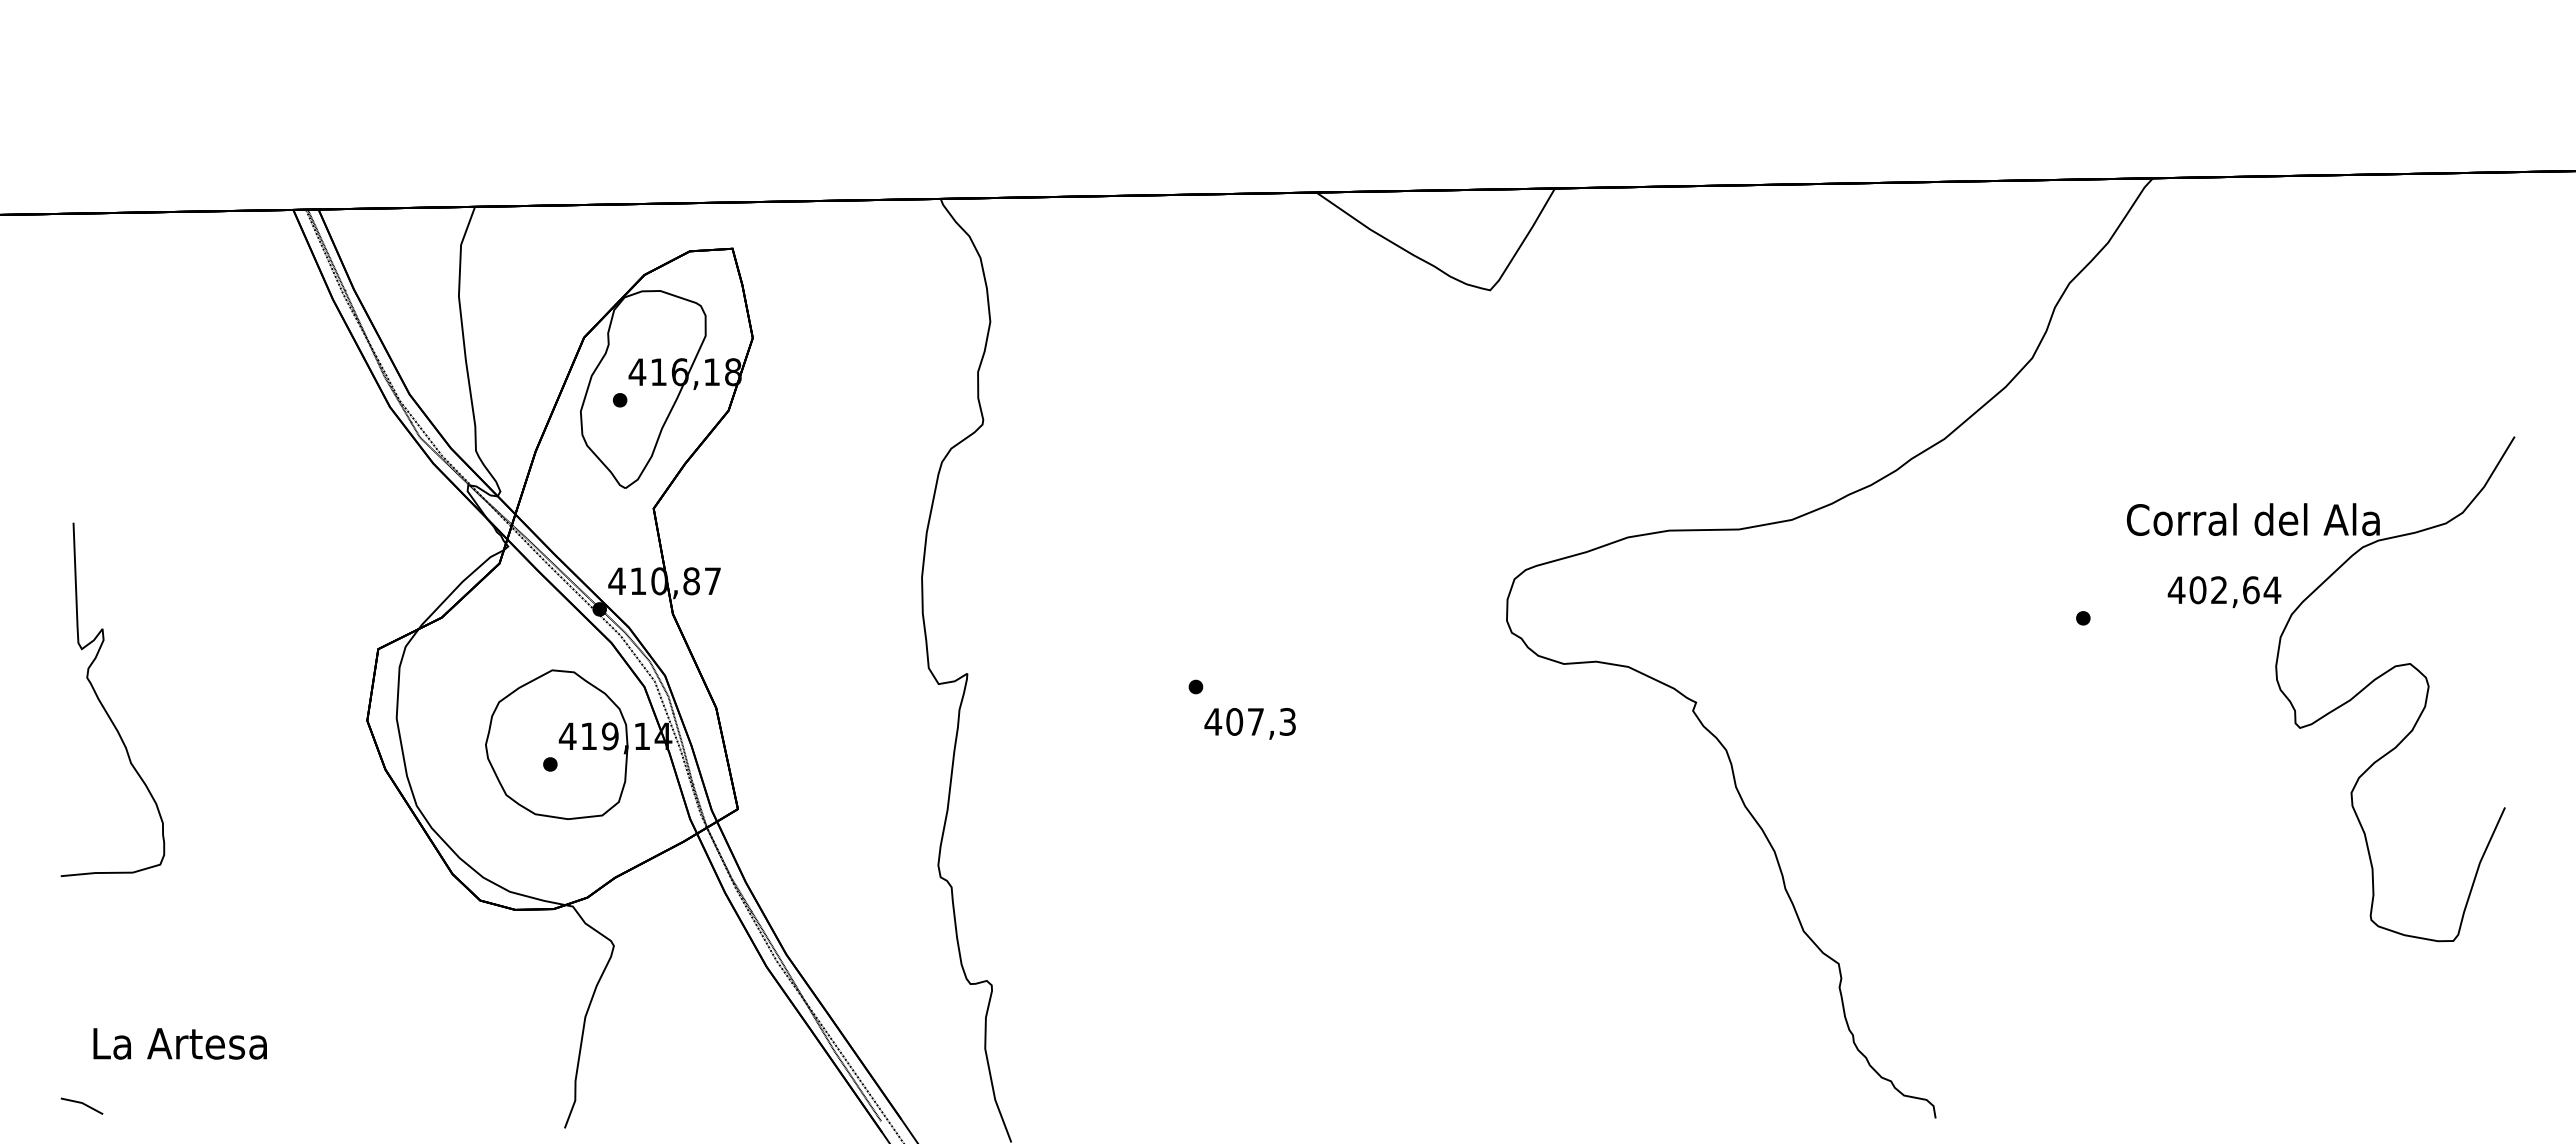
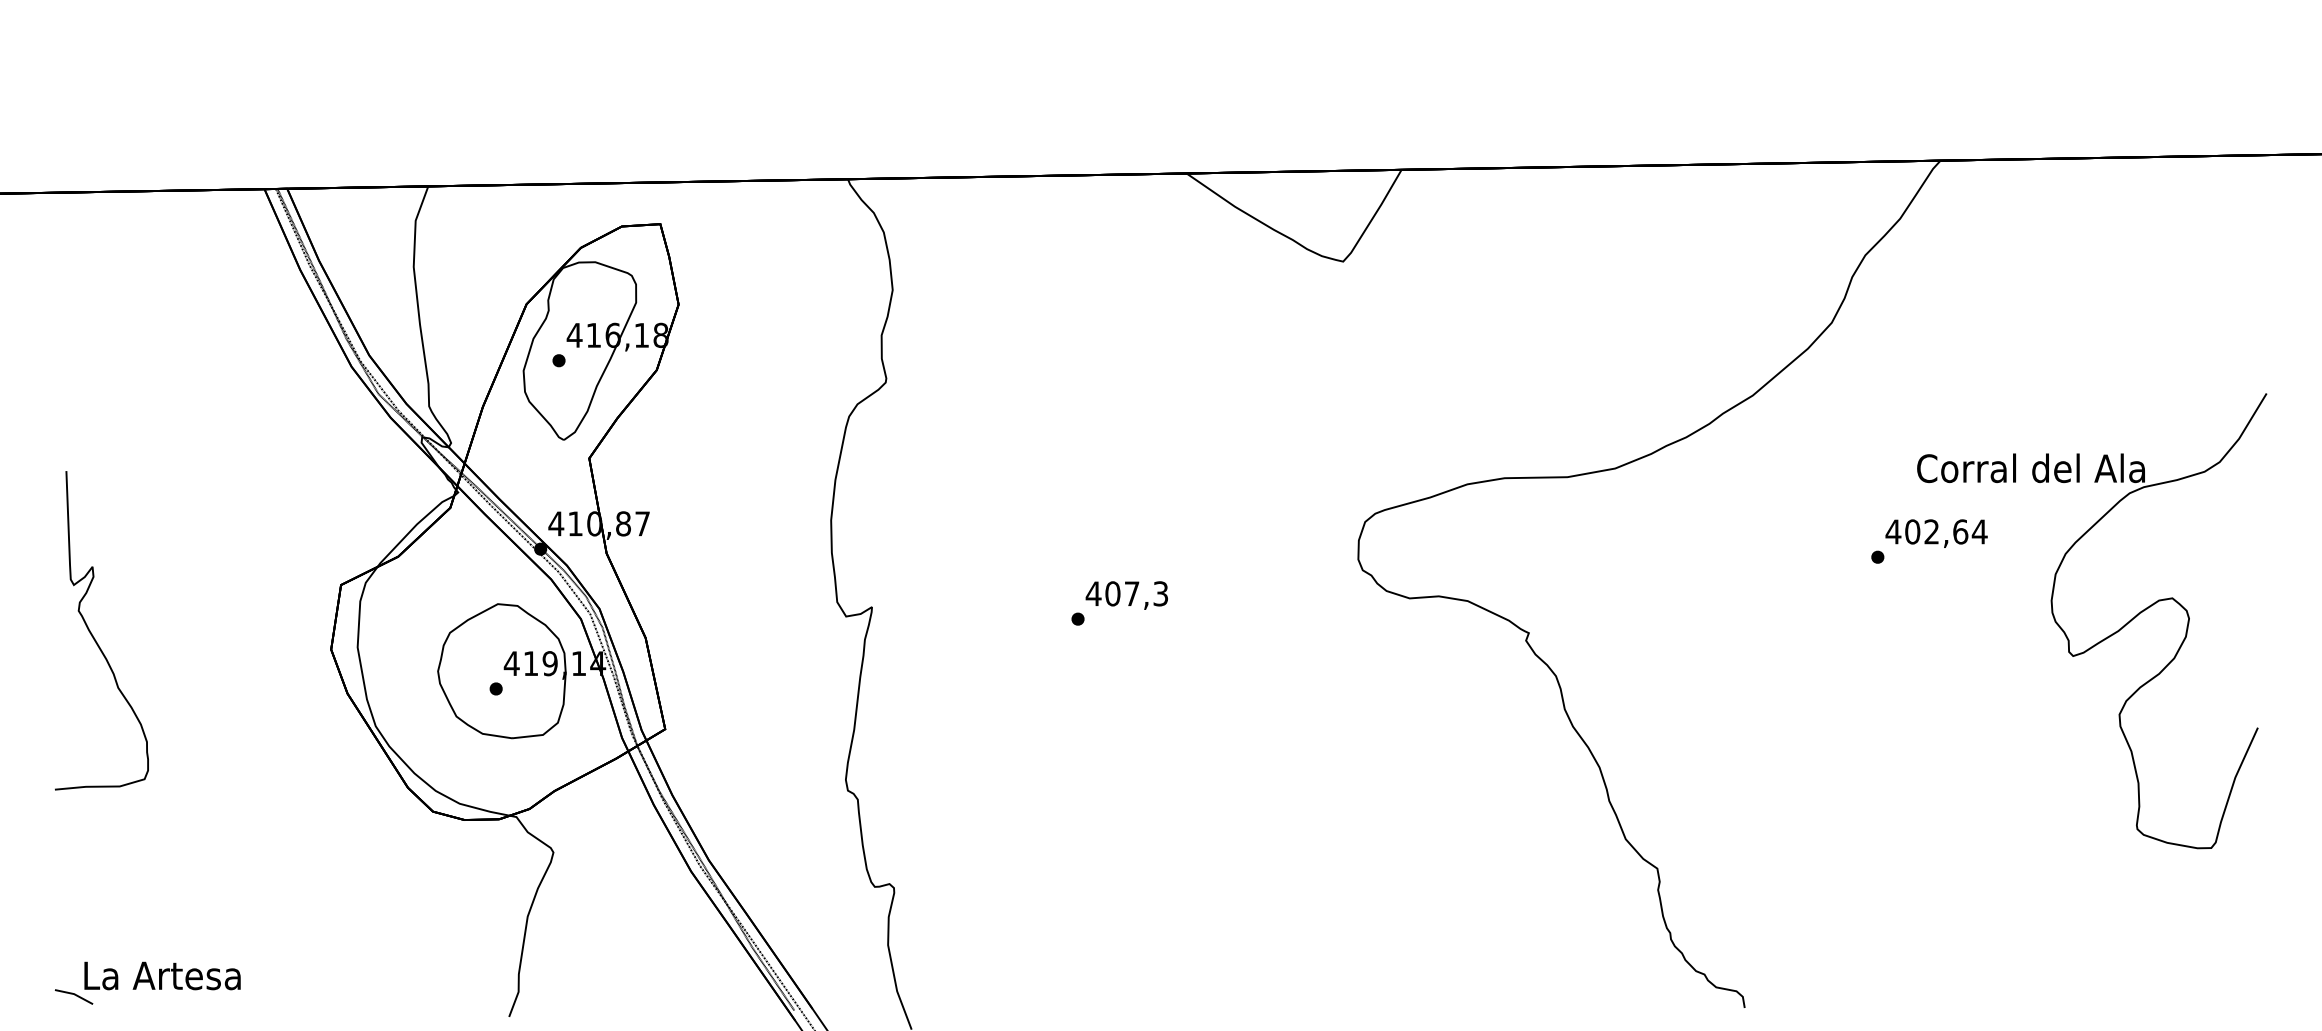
text: (2224, 592) -> (1936, 533), moved
text: (1249, 723) -> (1126, 595), moved
text: (179, 1043) -> (161, 975), moved

